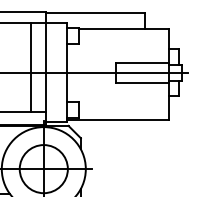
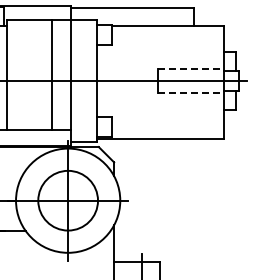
line: (142, 62) -> (190, 68), solid -> dashed
line: (142, 82) -> (190, 93), solid -> dashed

